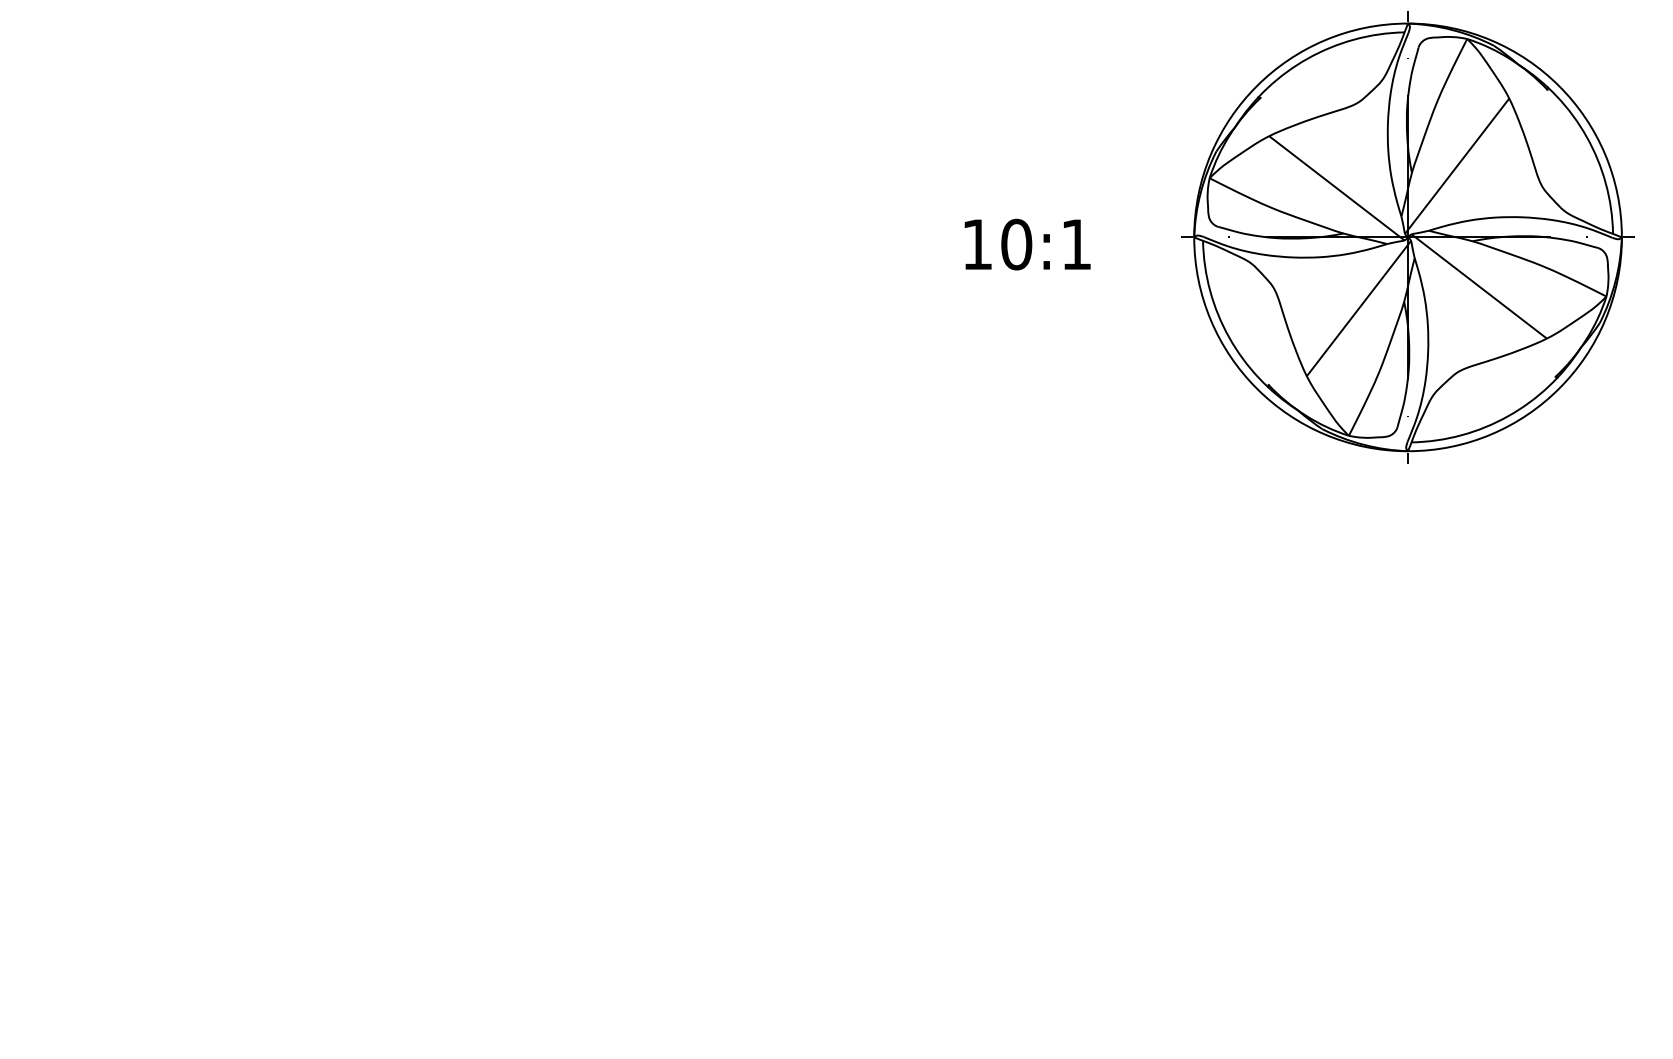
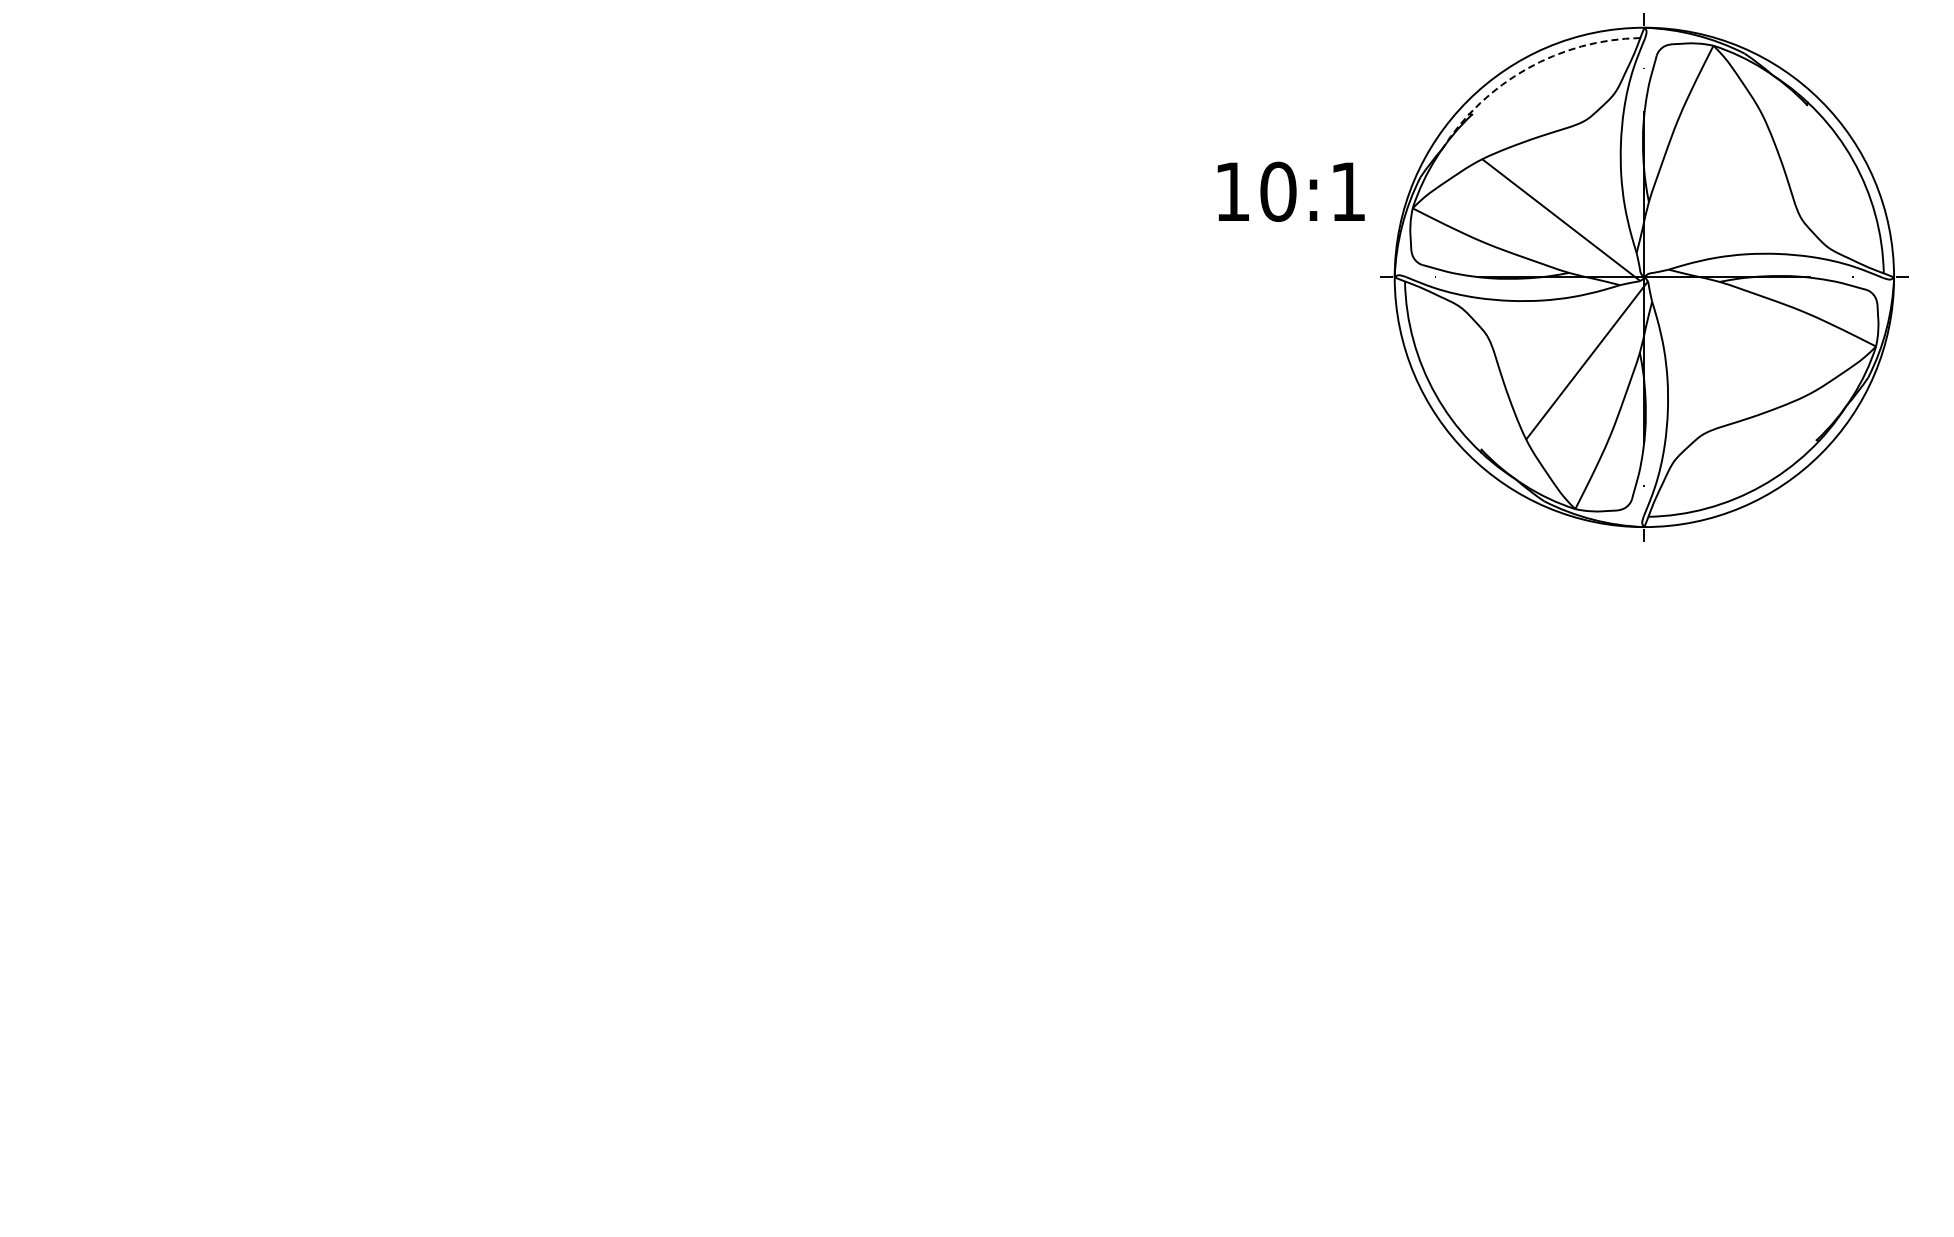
arc: (1307, 58) -> (1527, 68), solid -> dashed
line: (1456, 166) -> (1701, 194), removed
text: (1027, 244) -> (1290, 191), moved
line: (1479, 286) -> (1727, 334), removed

